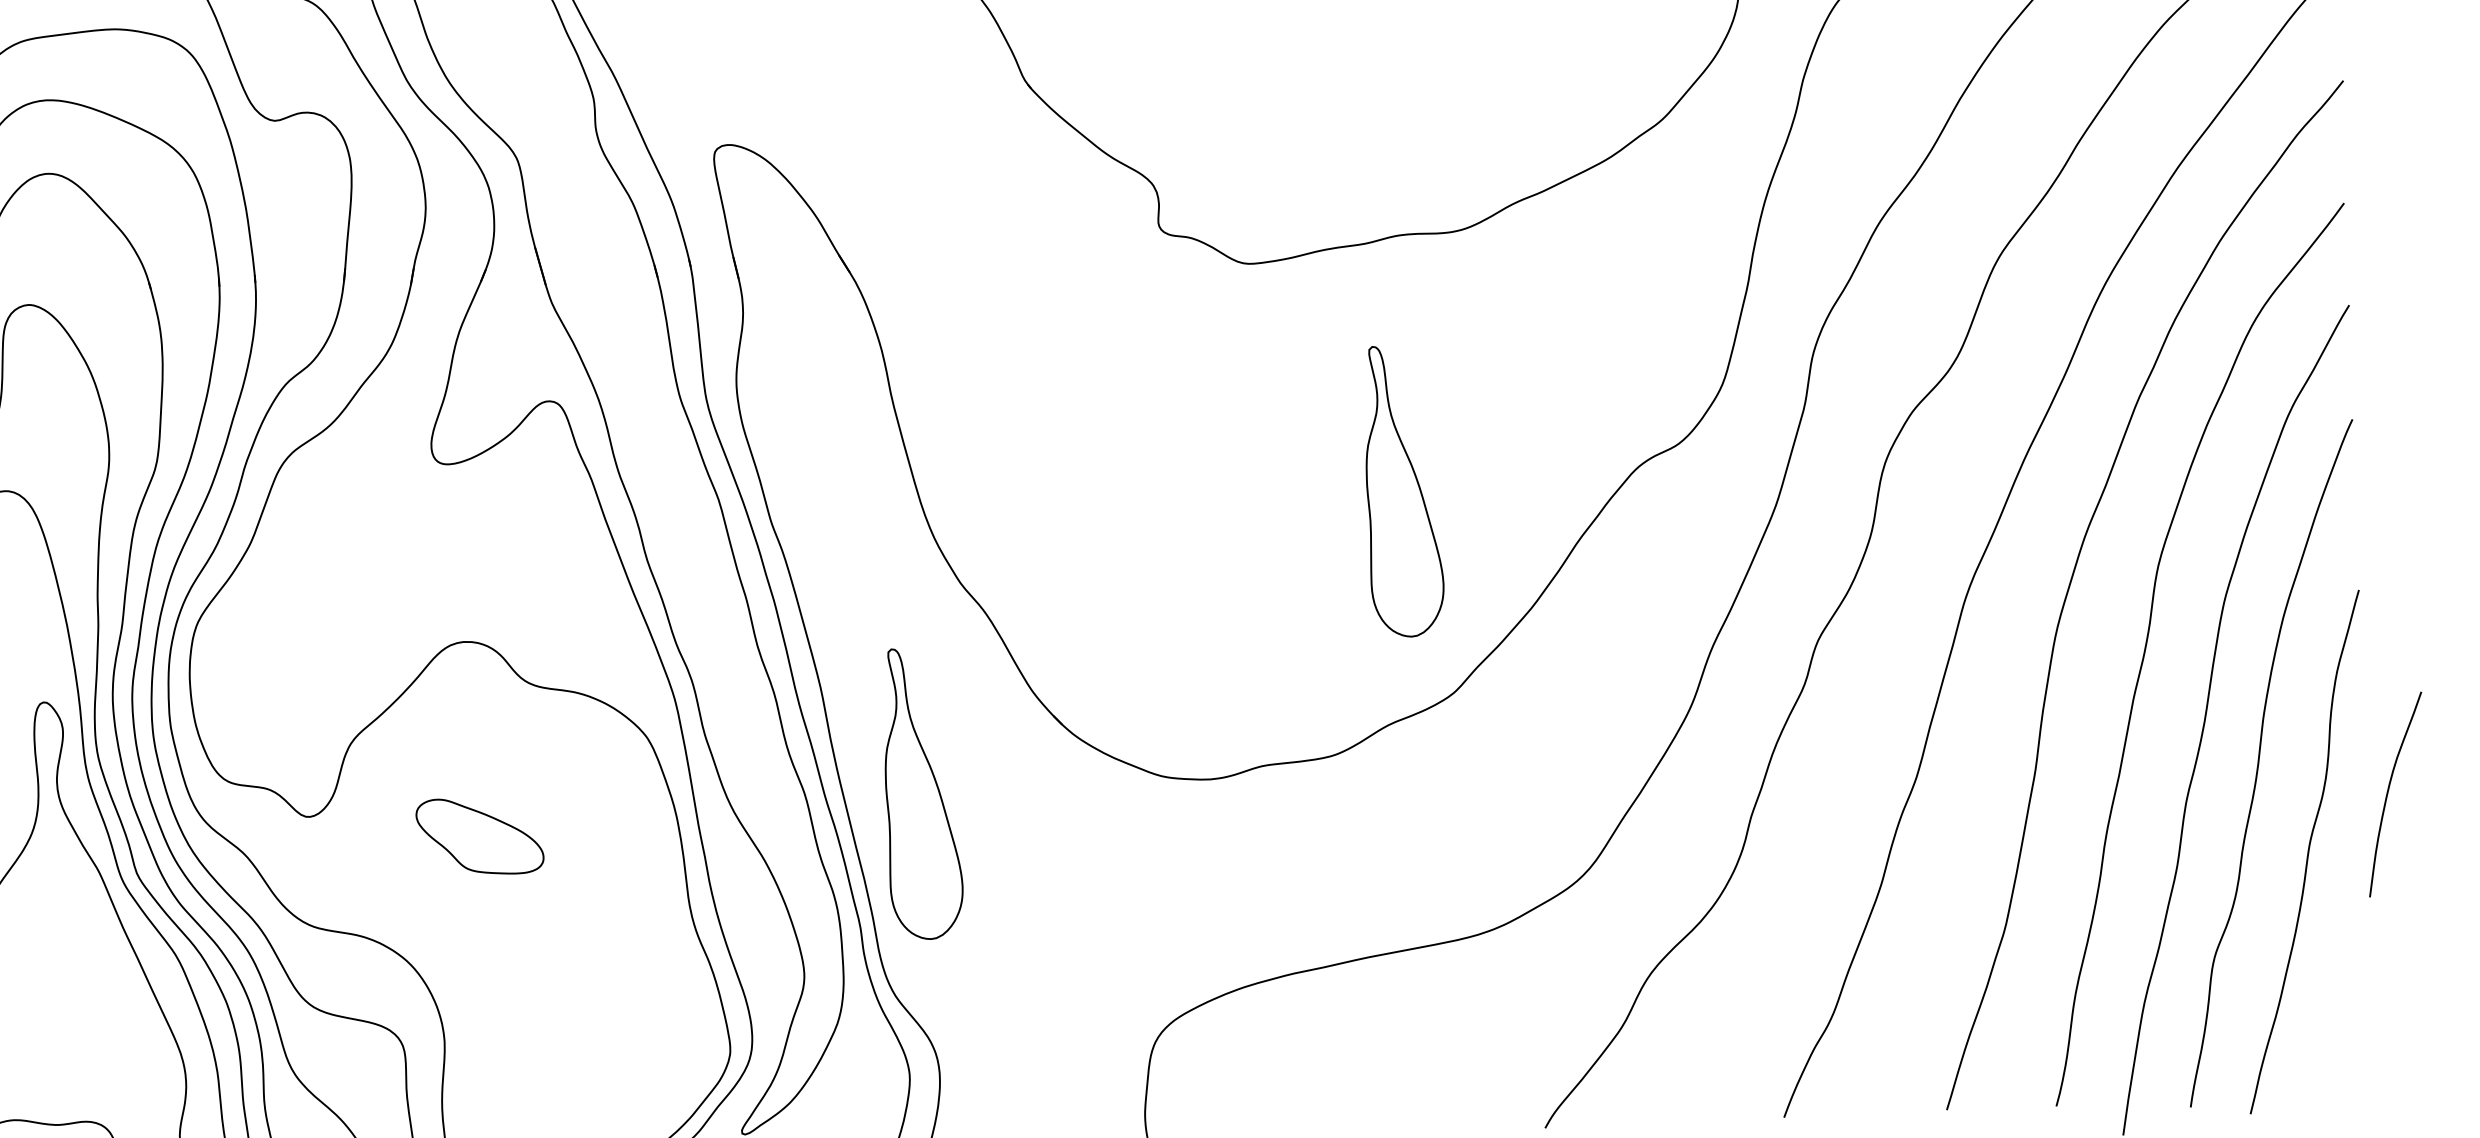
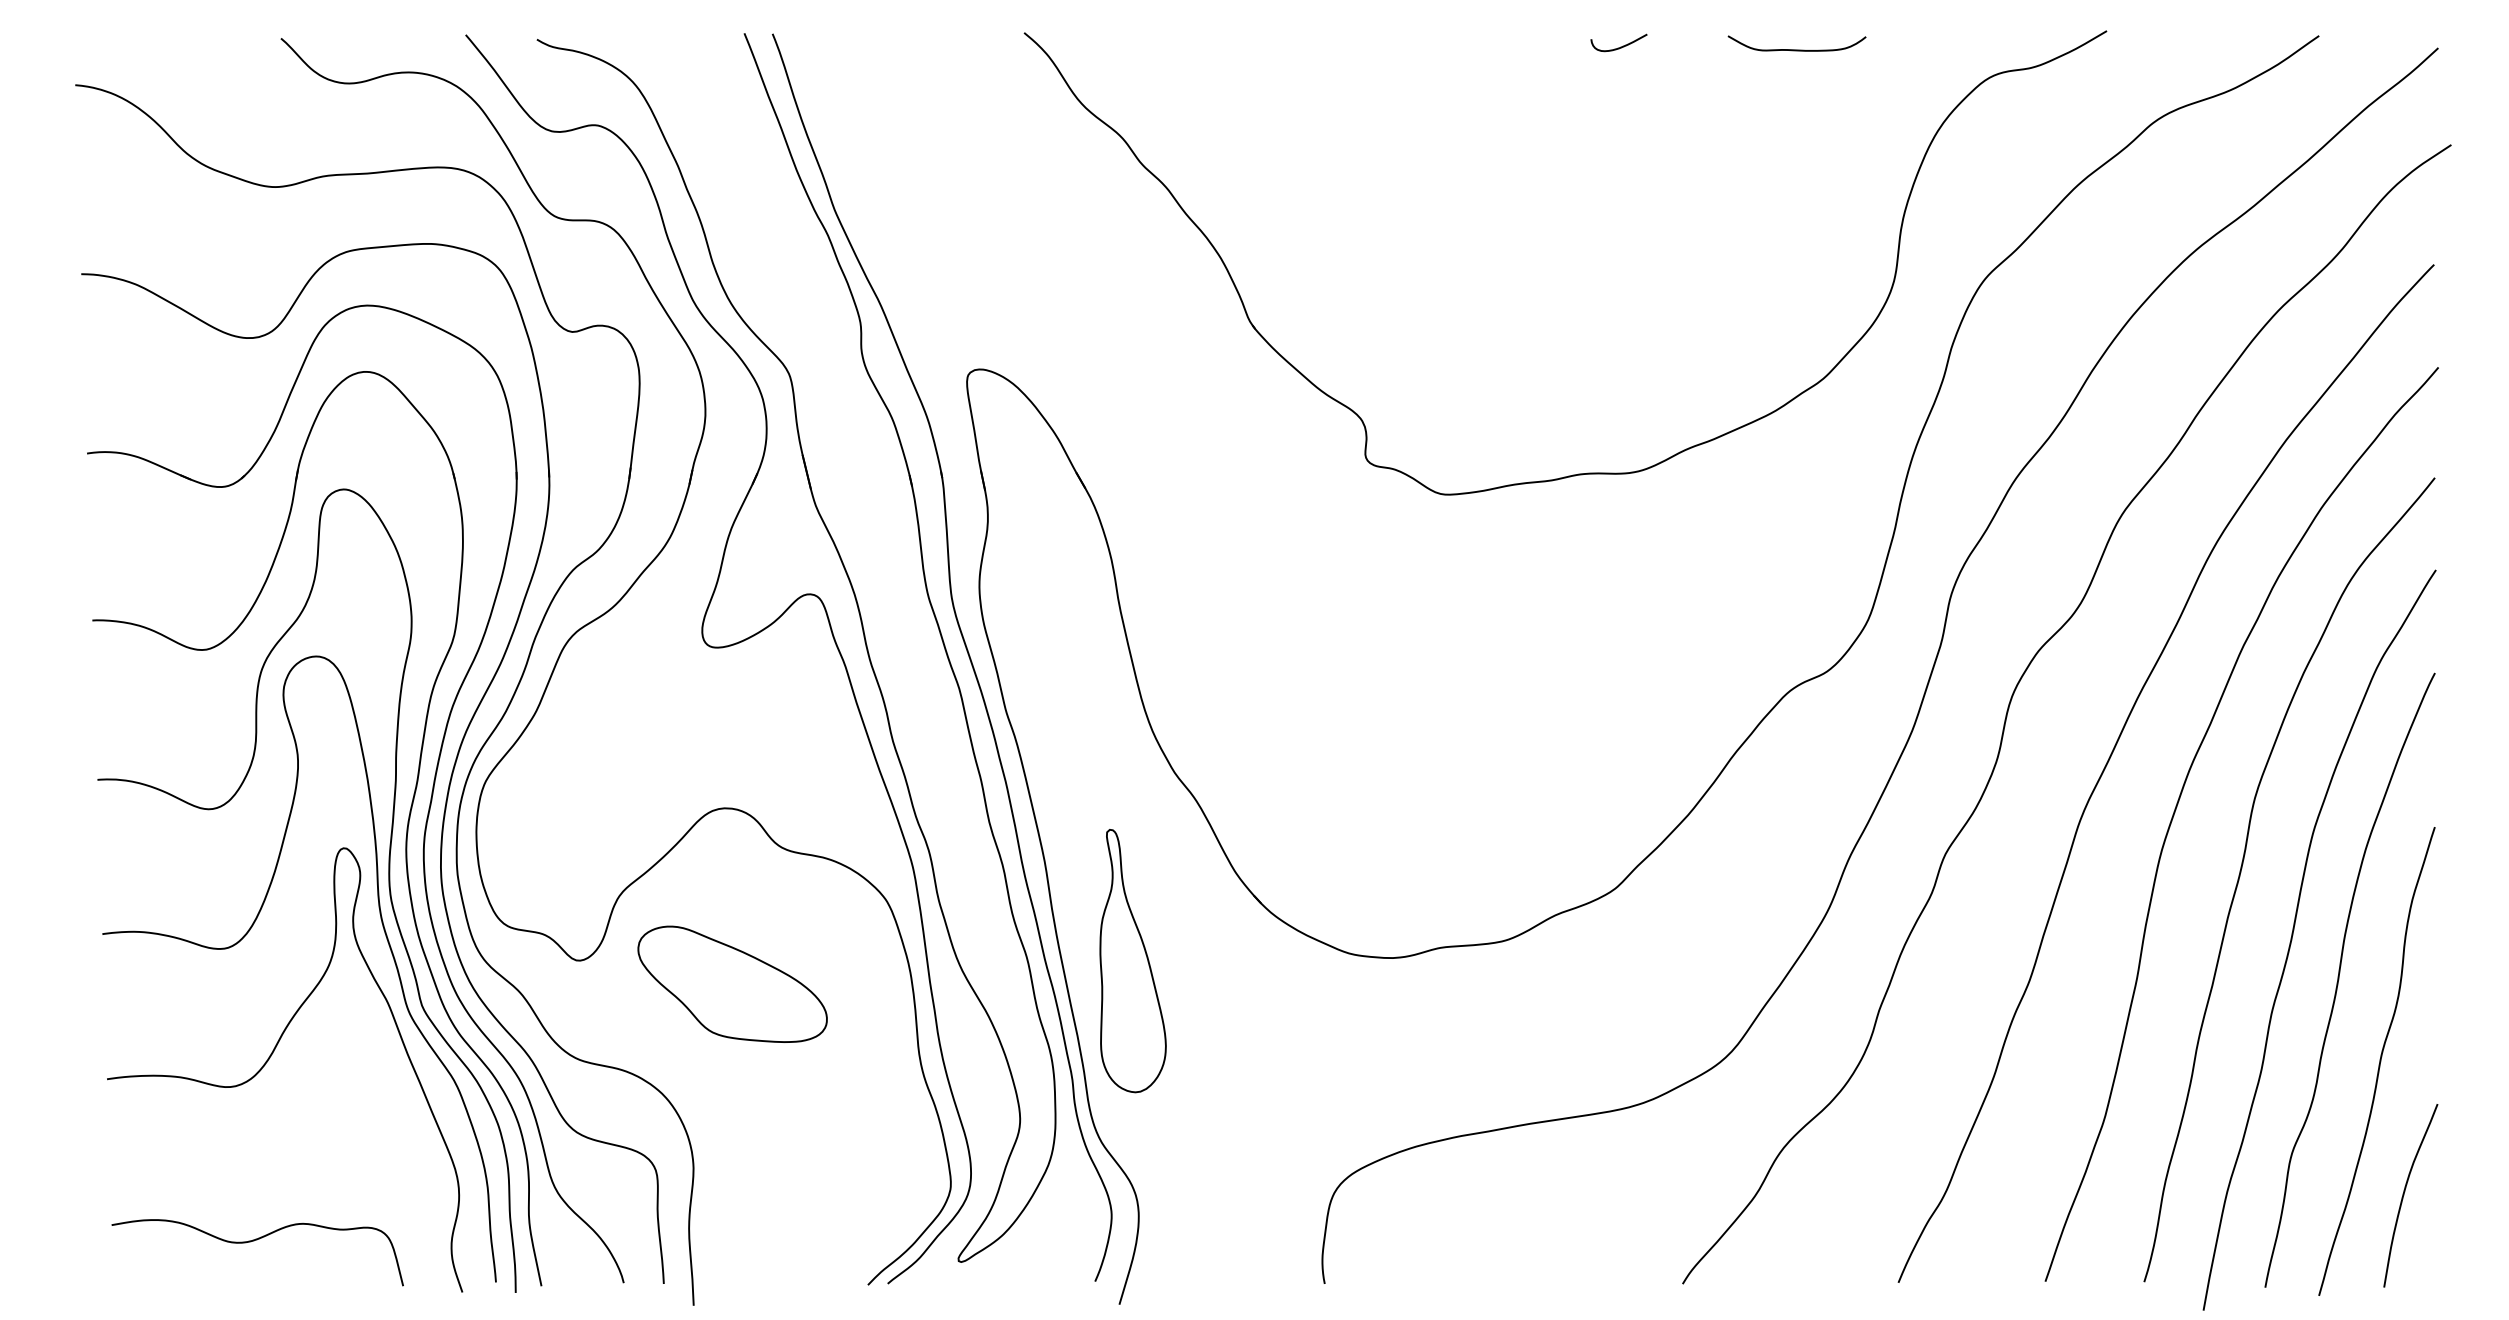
part: (1402, 491) -> (1576, 705), removed
curve: (2388, 794) -> (2404, 1195), moved
part: (479, 835) -> (732, 983), size x1.67

